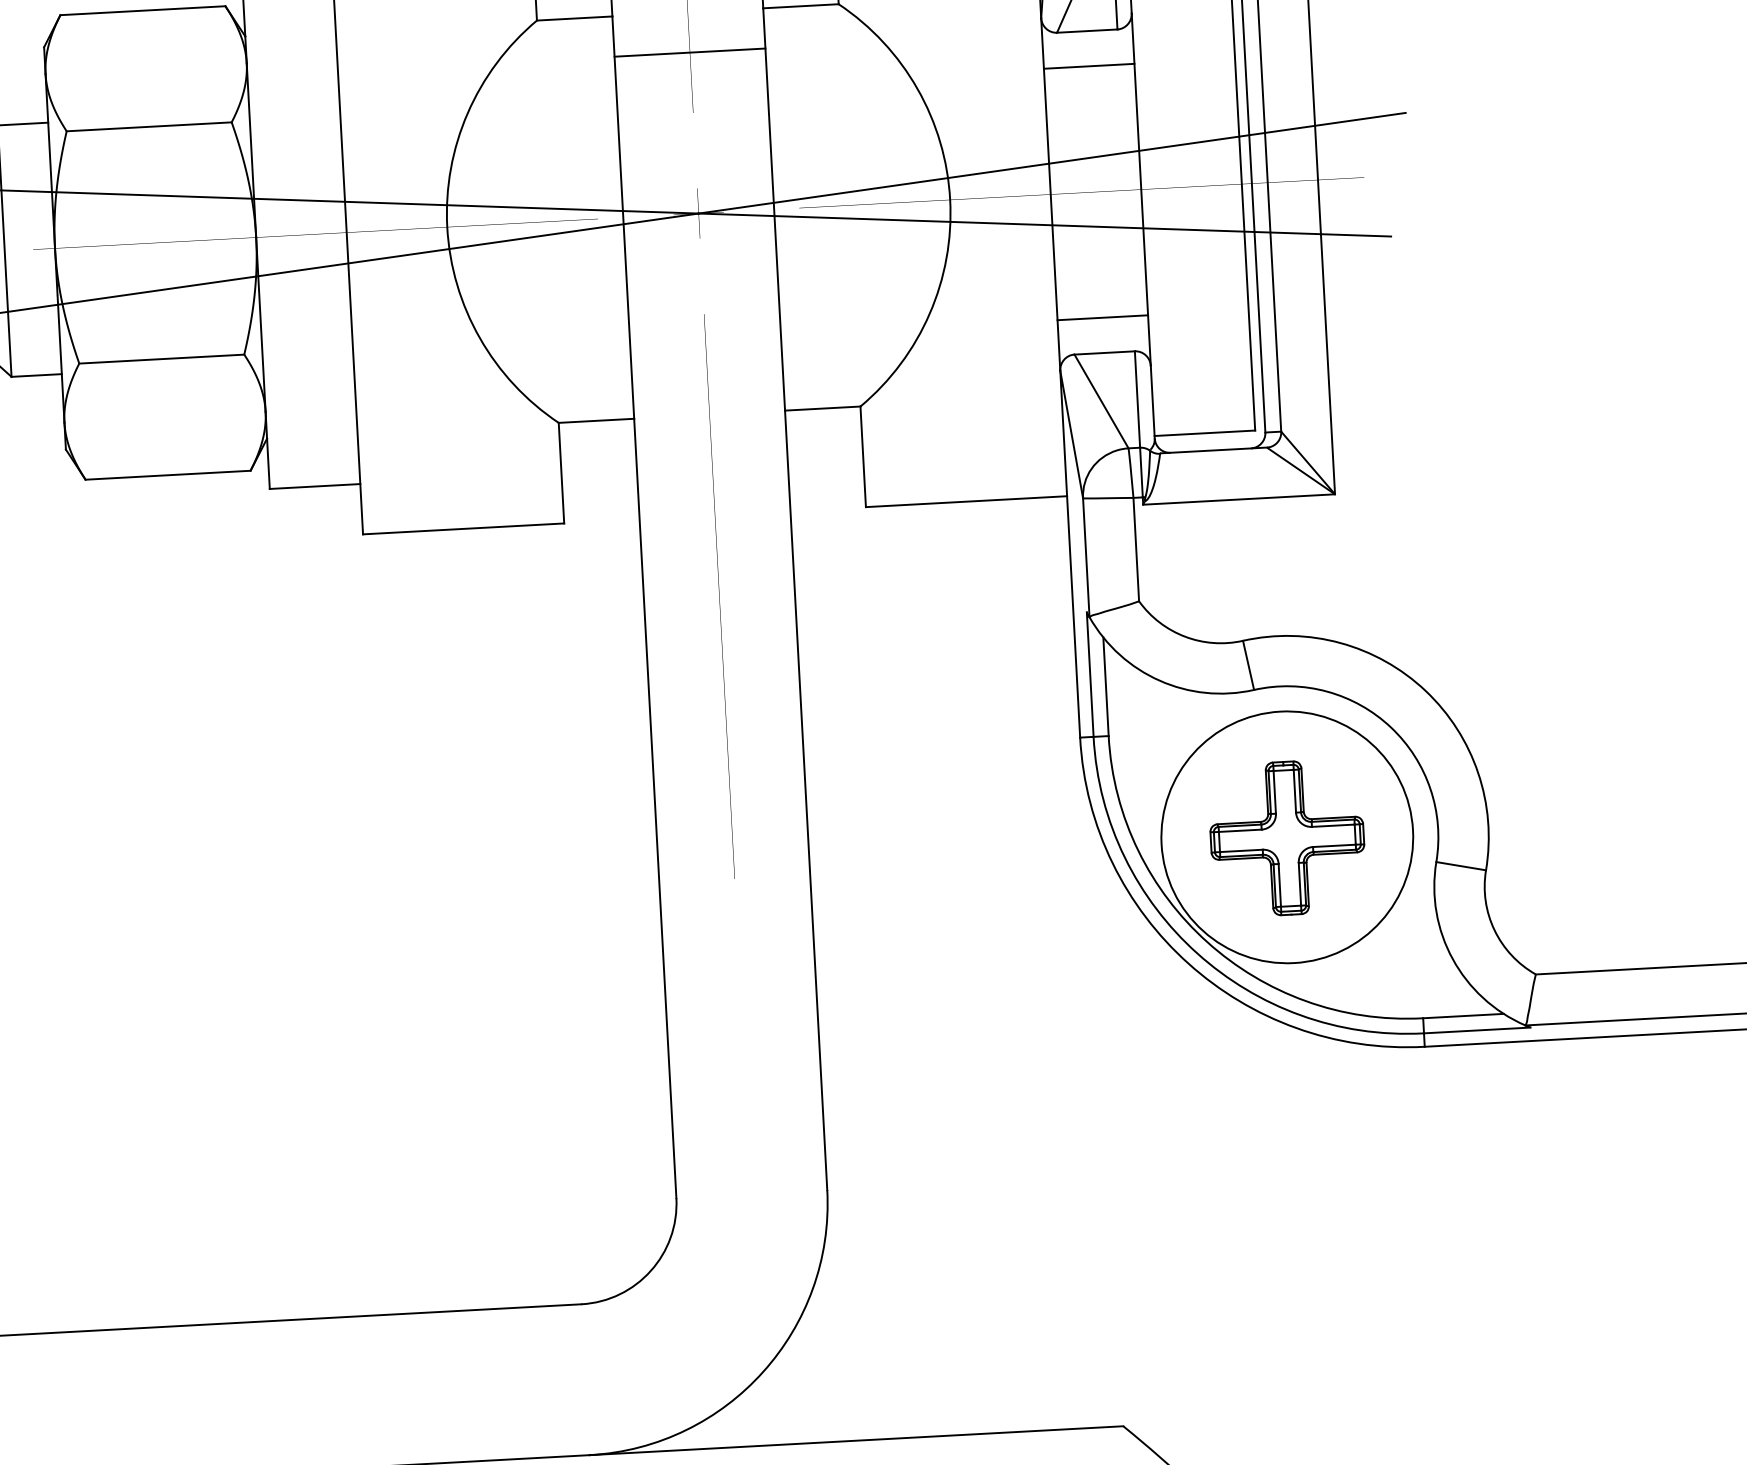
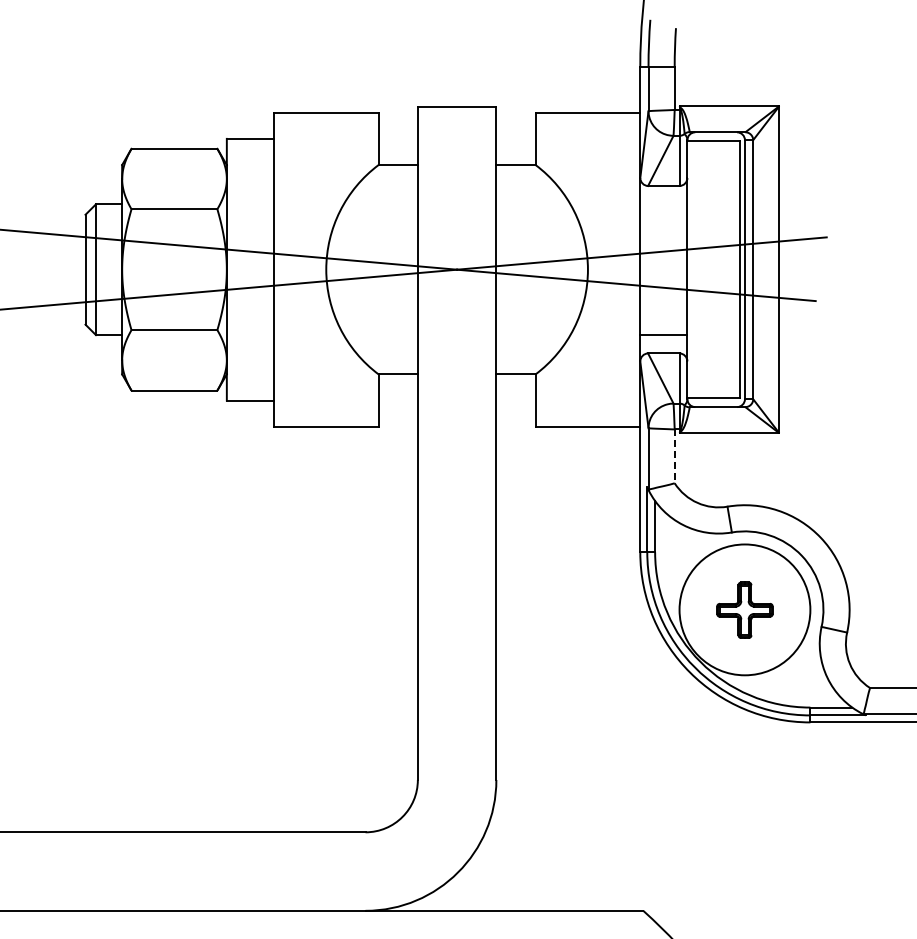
line: (688, 51) -> (456, 185), removed
line: (1088, 66) -> (663, 204), removed
line: (1135, 549) -> (674, 456), solid -> dashed
part: (1286, 836) -> (744, 609), size x0.7

